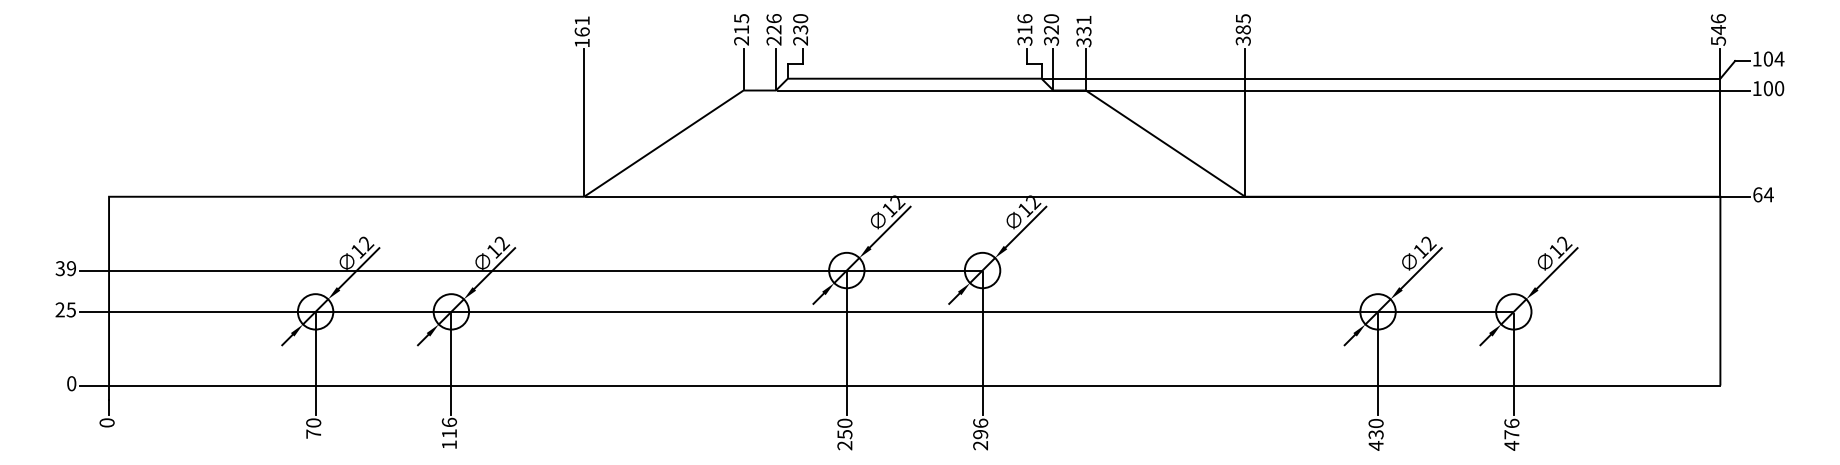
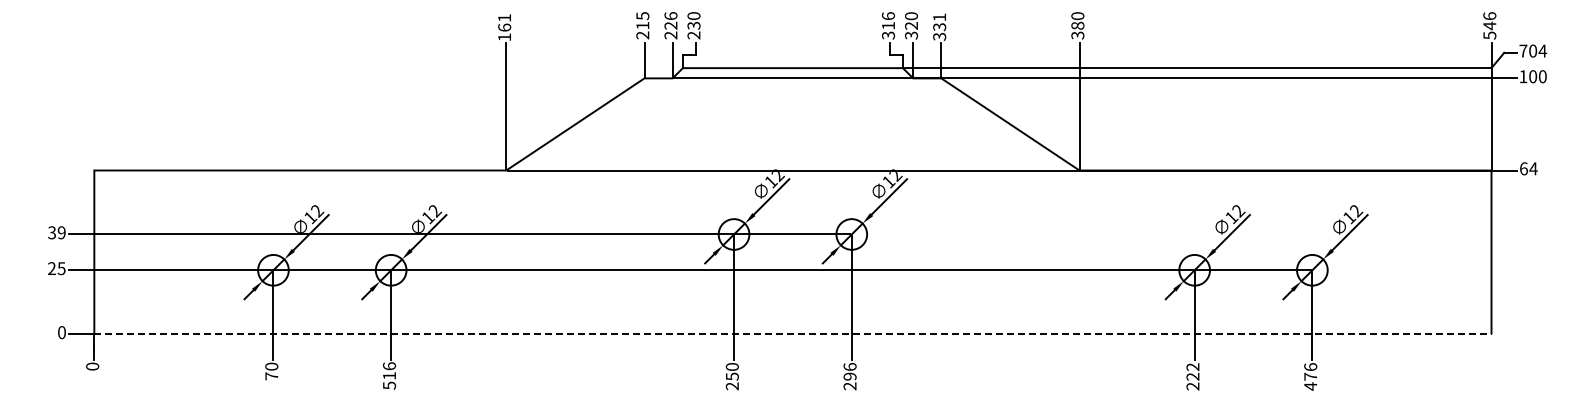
text: (1242, 19) -> (1077, 16), 385 -> 380
text: (1757, 58) -> (1523, 50), 104 -> 704
line: (914, 385) -> (792, 334), solid -> dashed
text: (1375, 434) -> (1192, 376), 430 -> 222
text: (449, 444) -> (389, 385), 116 -> 516

